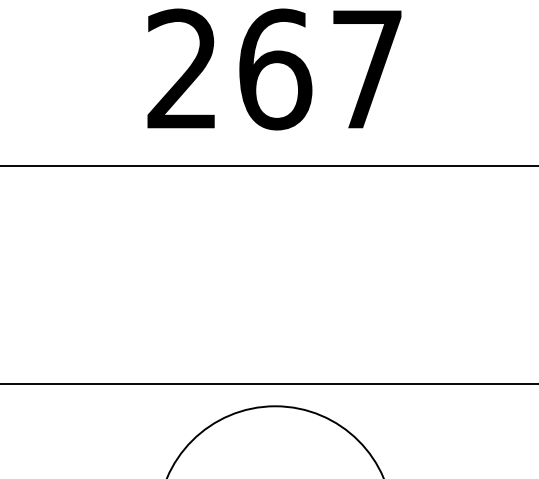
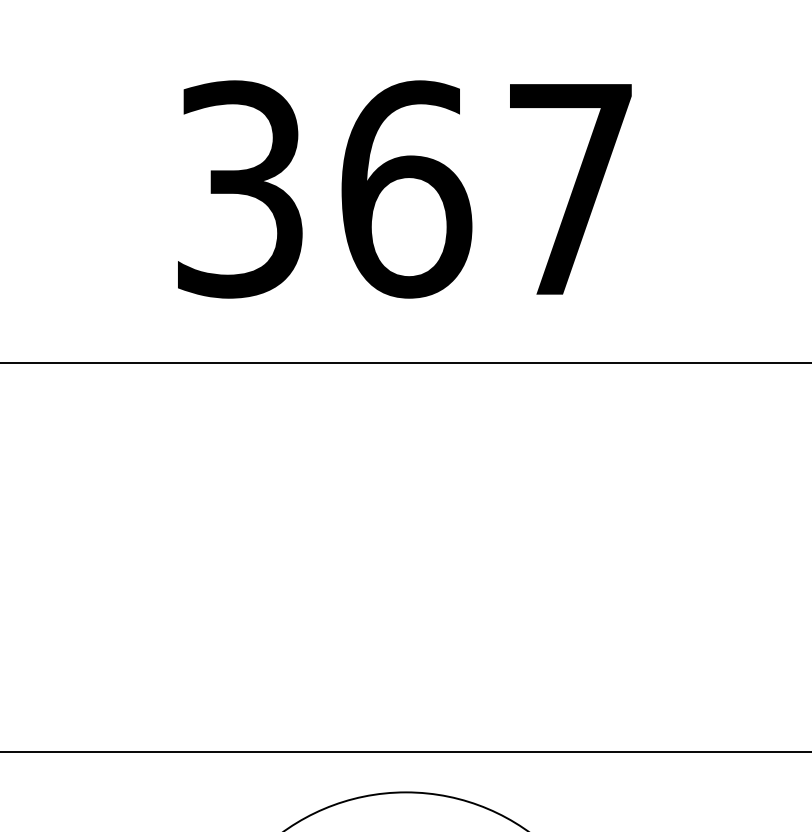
text: (182, 69) -> (239, 189), 267 -> 367

